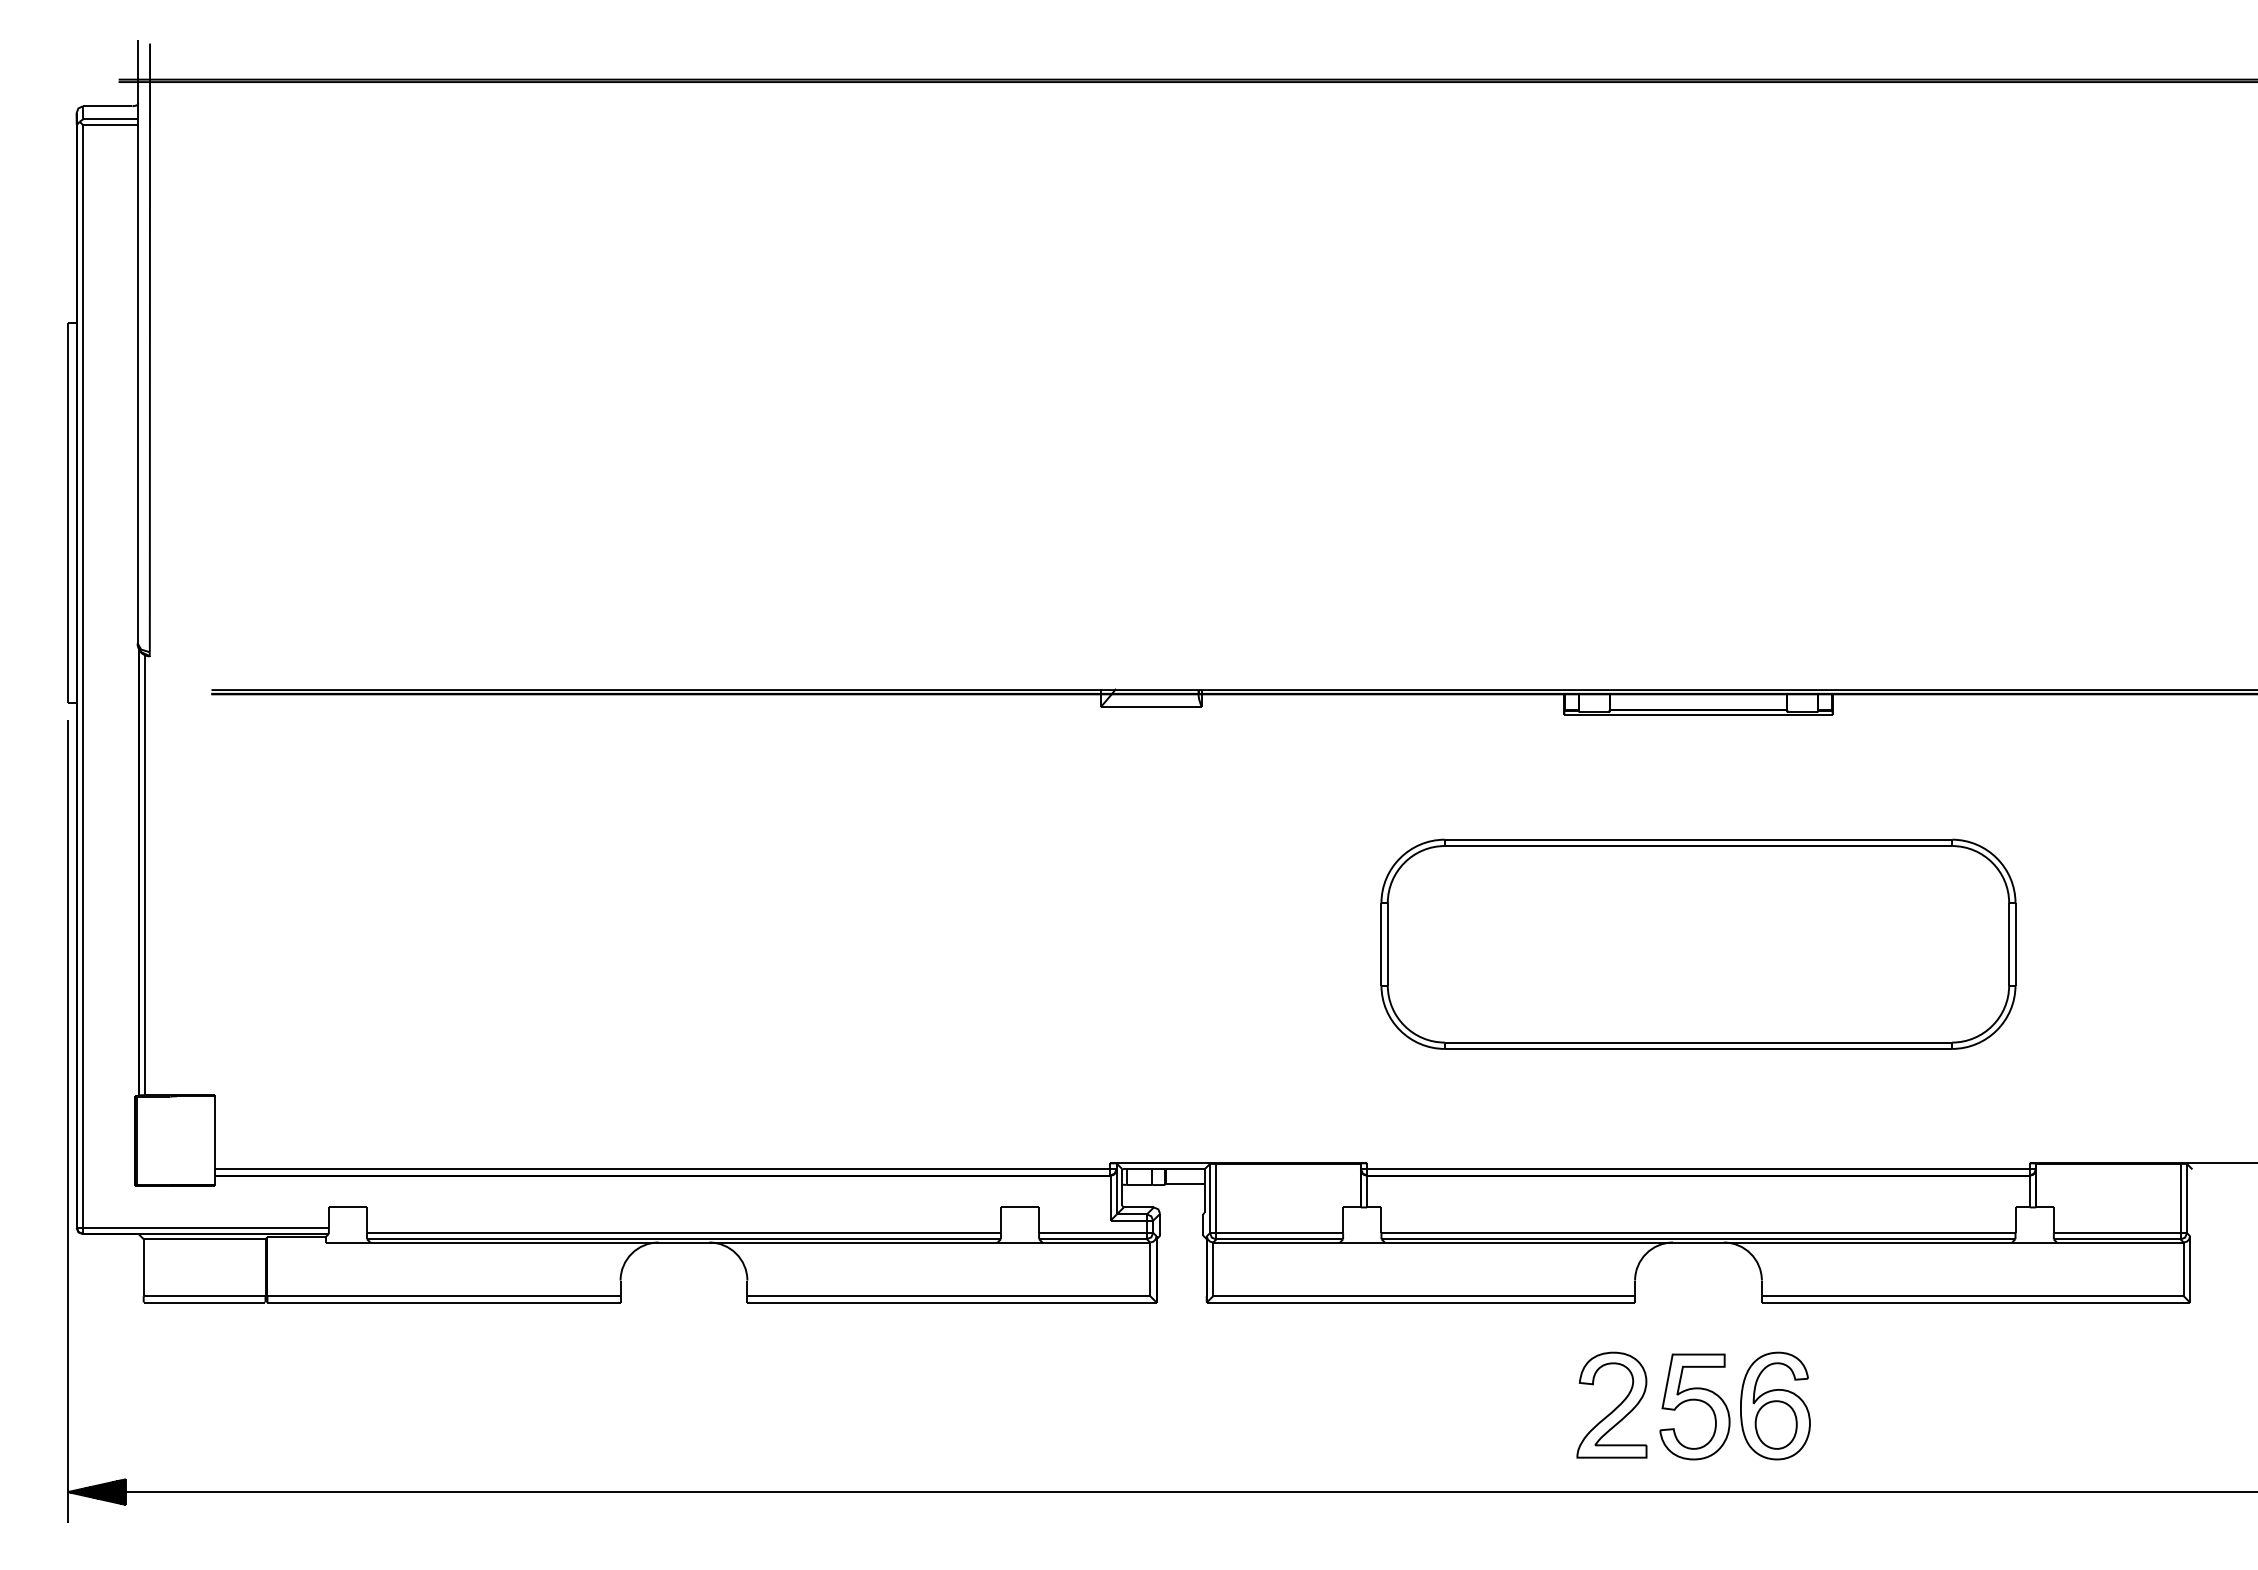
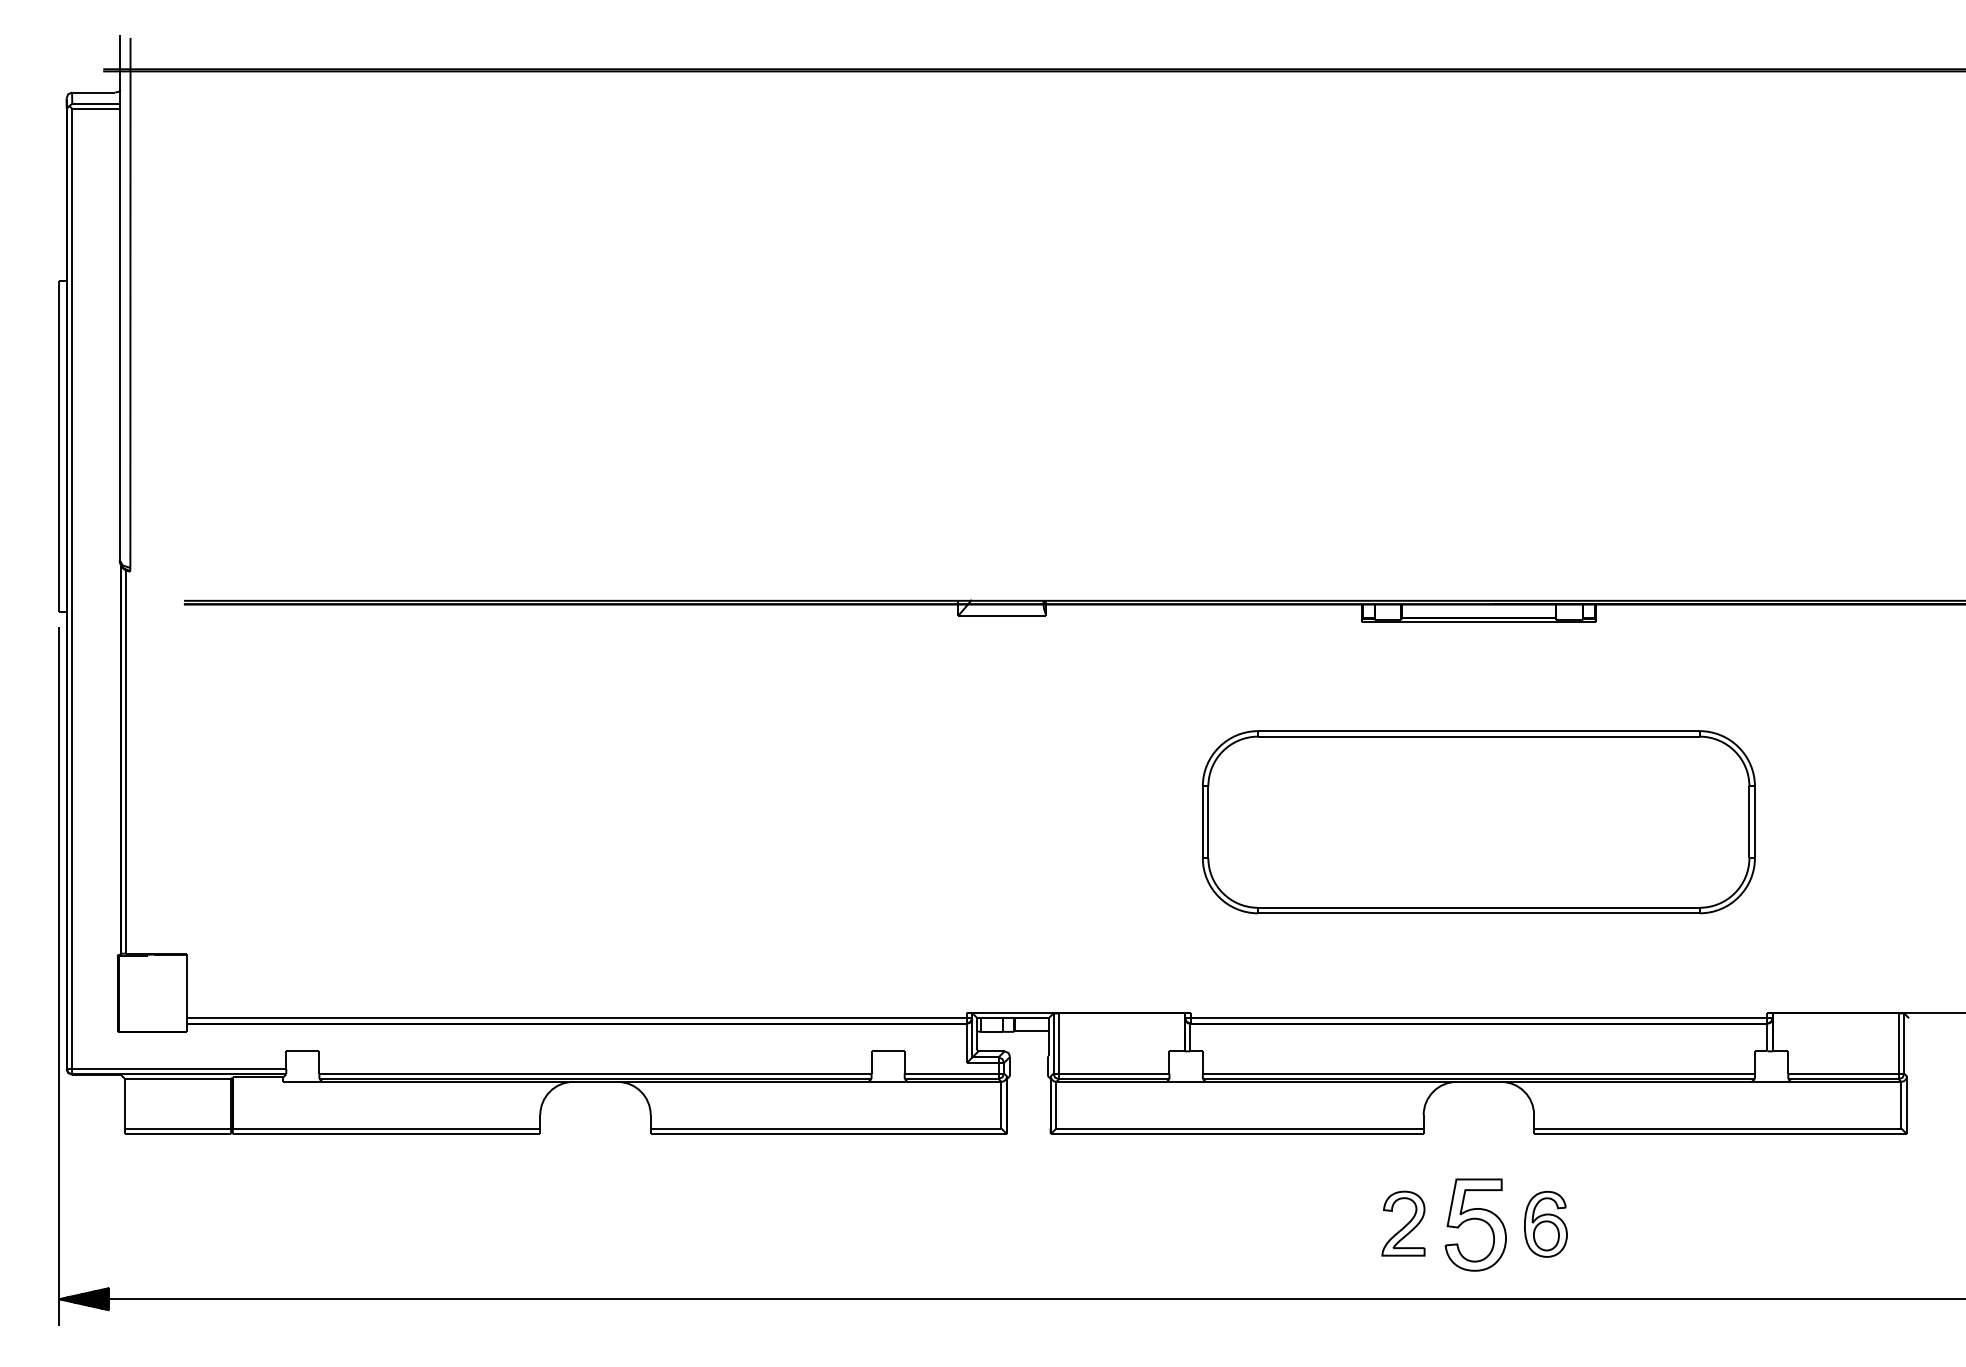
part: (1611, 1405) -> (1403, 1223), size x0.7
part: (1774, 1406) -> (1545, 1224), size x0.7

